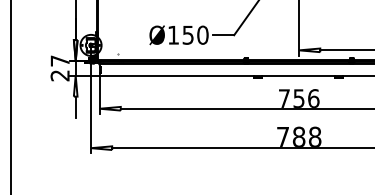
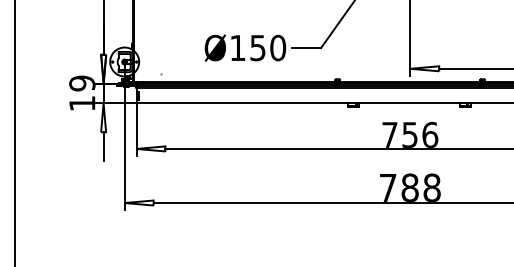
text: (60, 68) -> (82, 93), 27 -> 19

